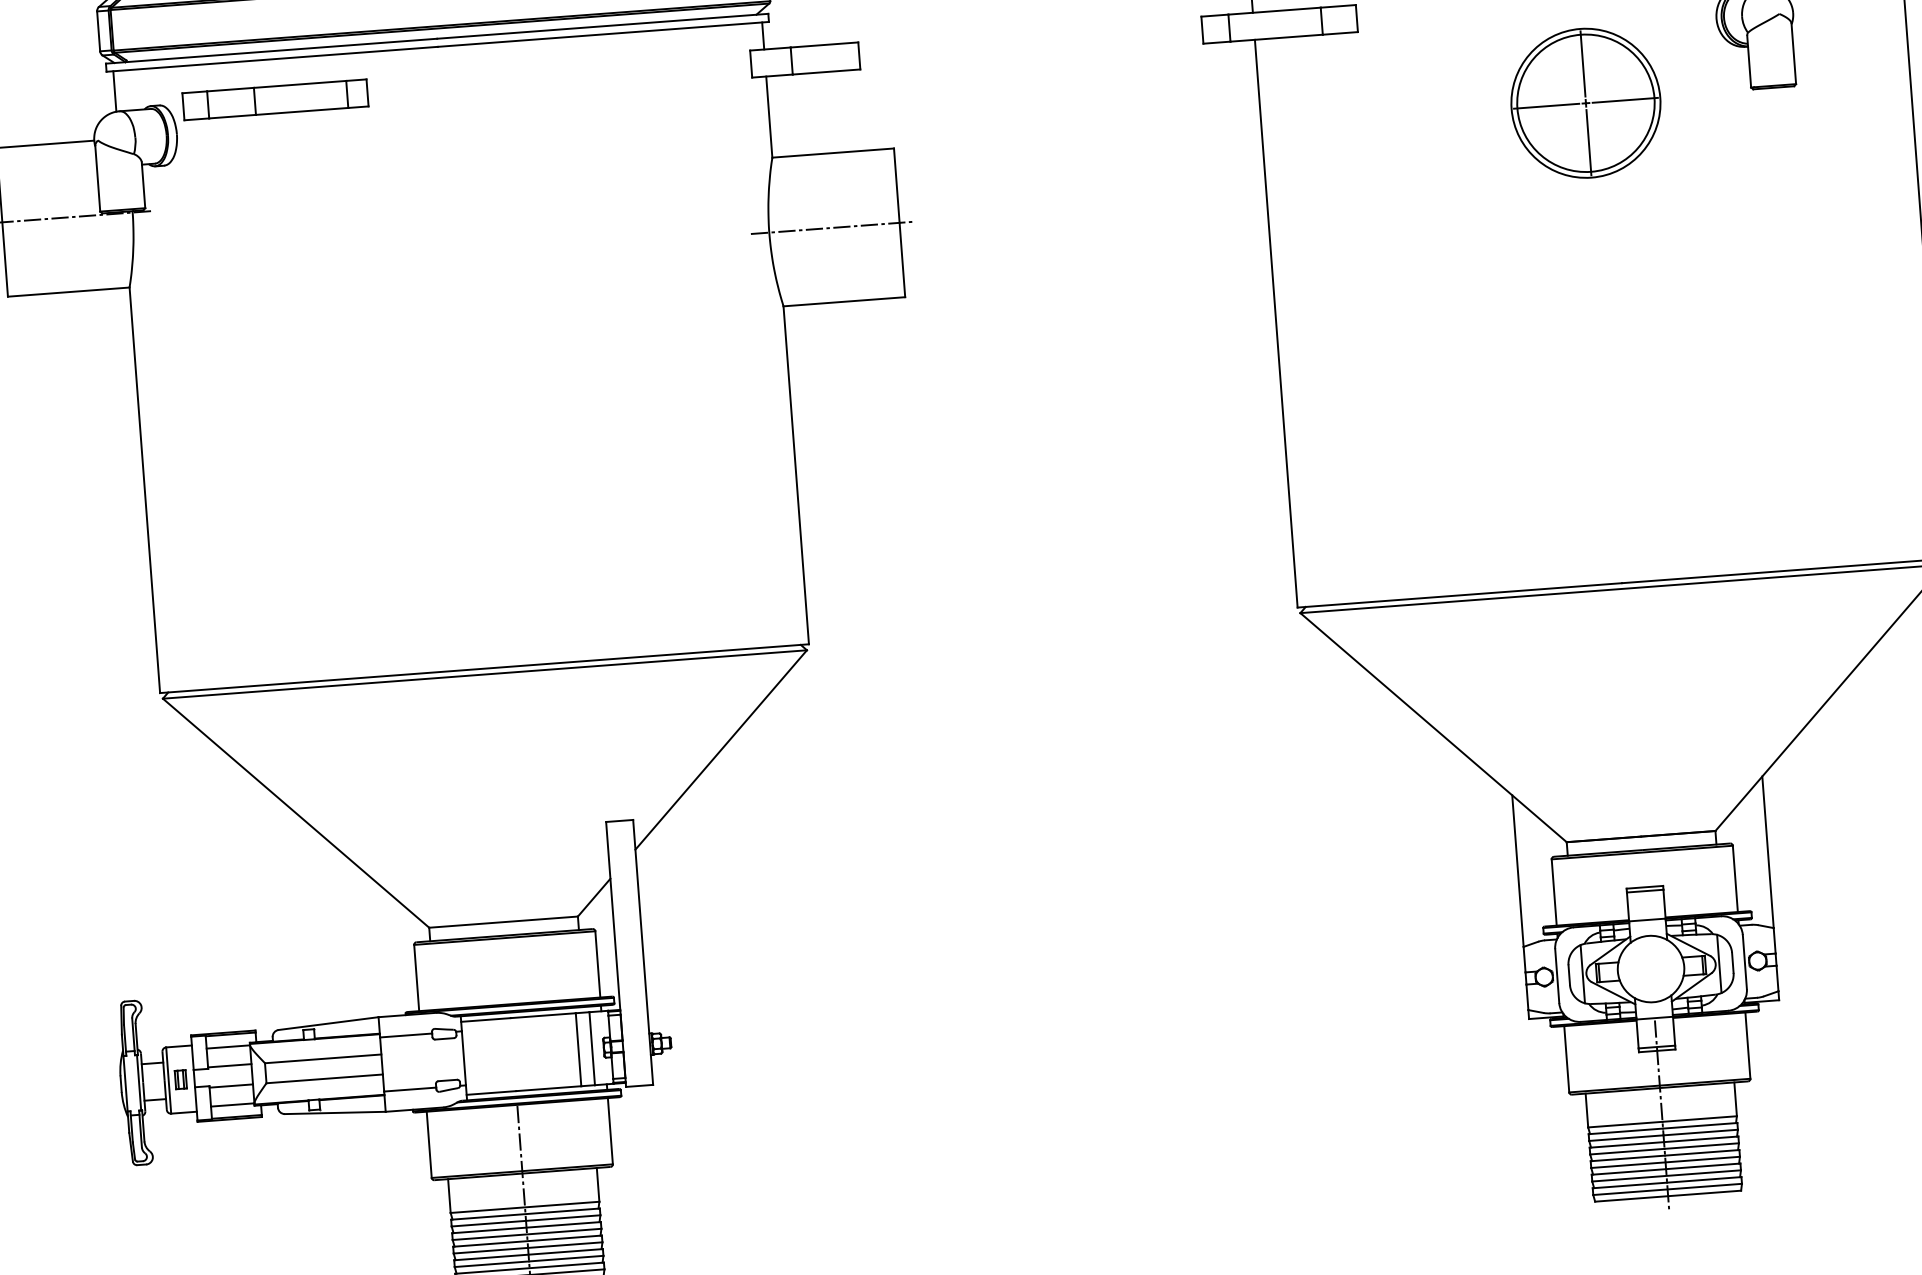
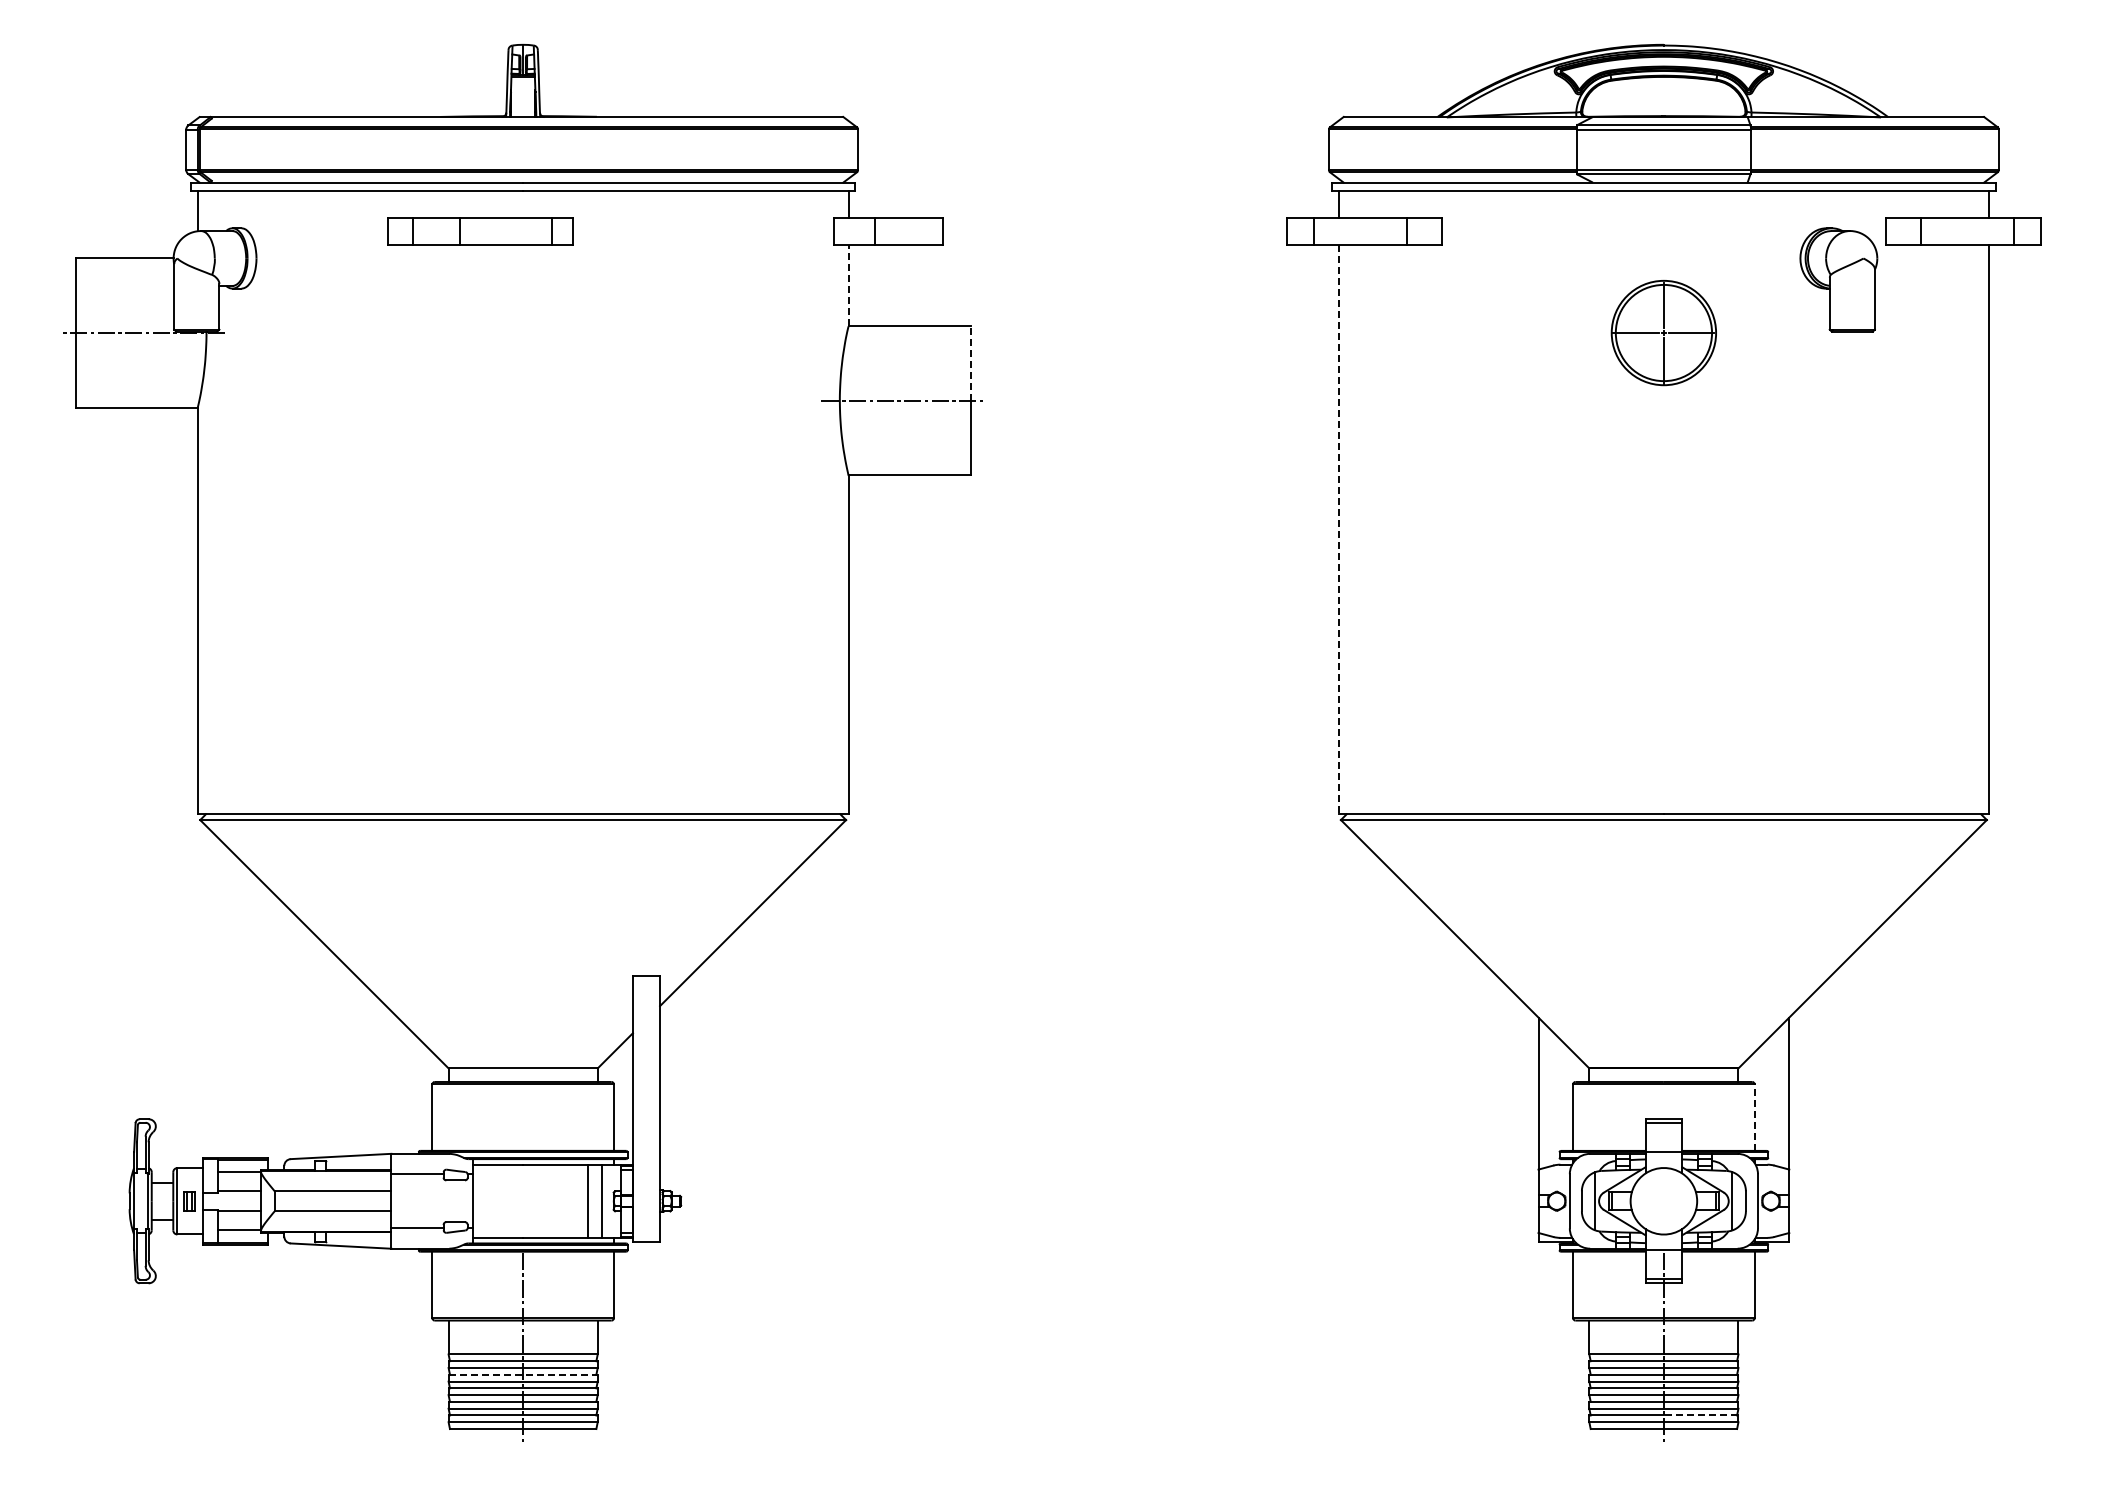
part: (275, 99) -> (480, 231), moved
part: (1585, 102) -> (1663, 332), size x0.7
line: (769, 117) -> (848, 285), solid -> dashed
line: (896, 185) -> (970, 363), solid -> dashed
line: (1276, 323) -> (1338, 529), solid -> dashed
line: (1735, 878) -> (1754, 1117), solid -> dashed
line: (1703, 1179) -> (1700, 1415), solid -> dashed
line: (526, 1227) -> (523, 1374), solid -> dashed

